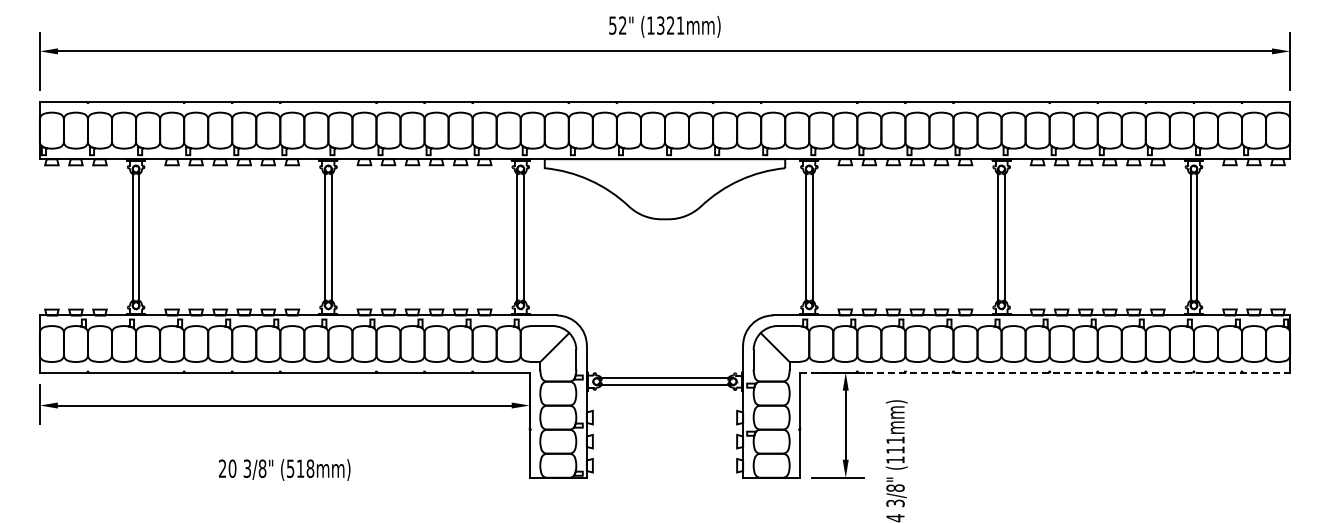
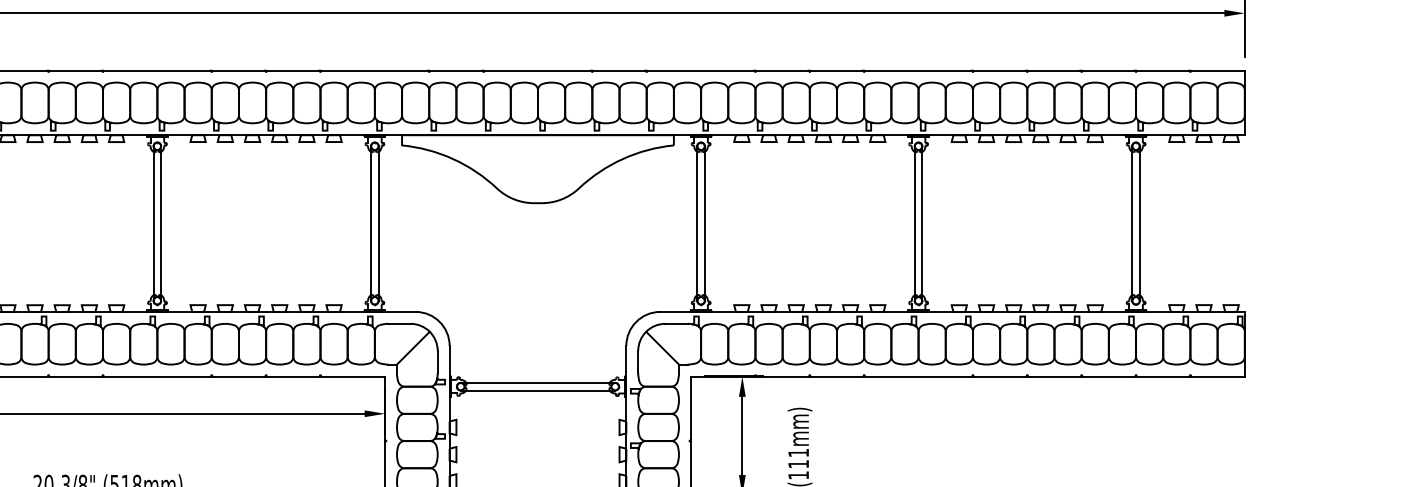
line: (1045, 372) -> (968, 376), dashed -> solid

